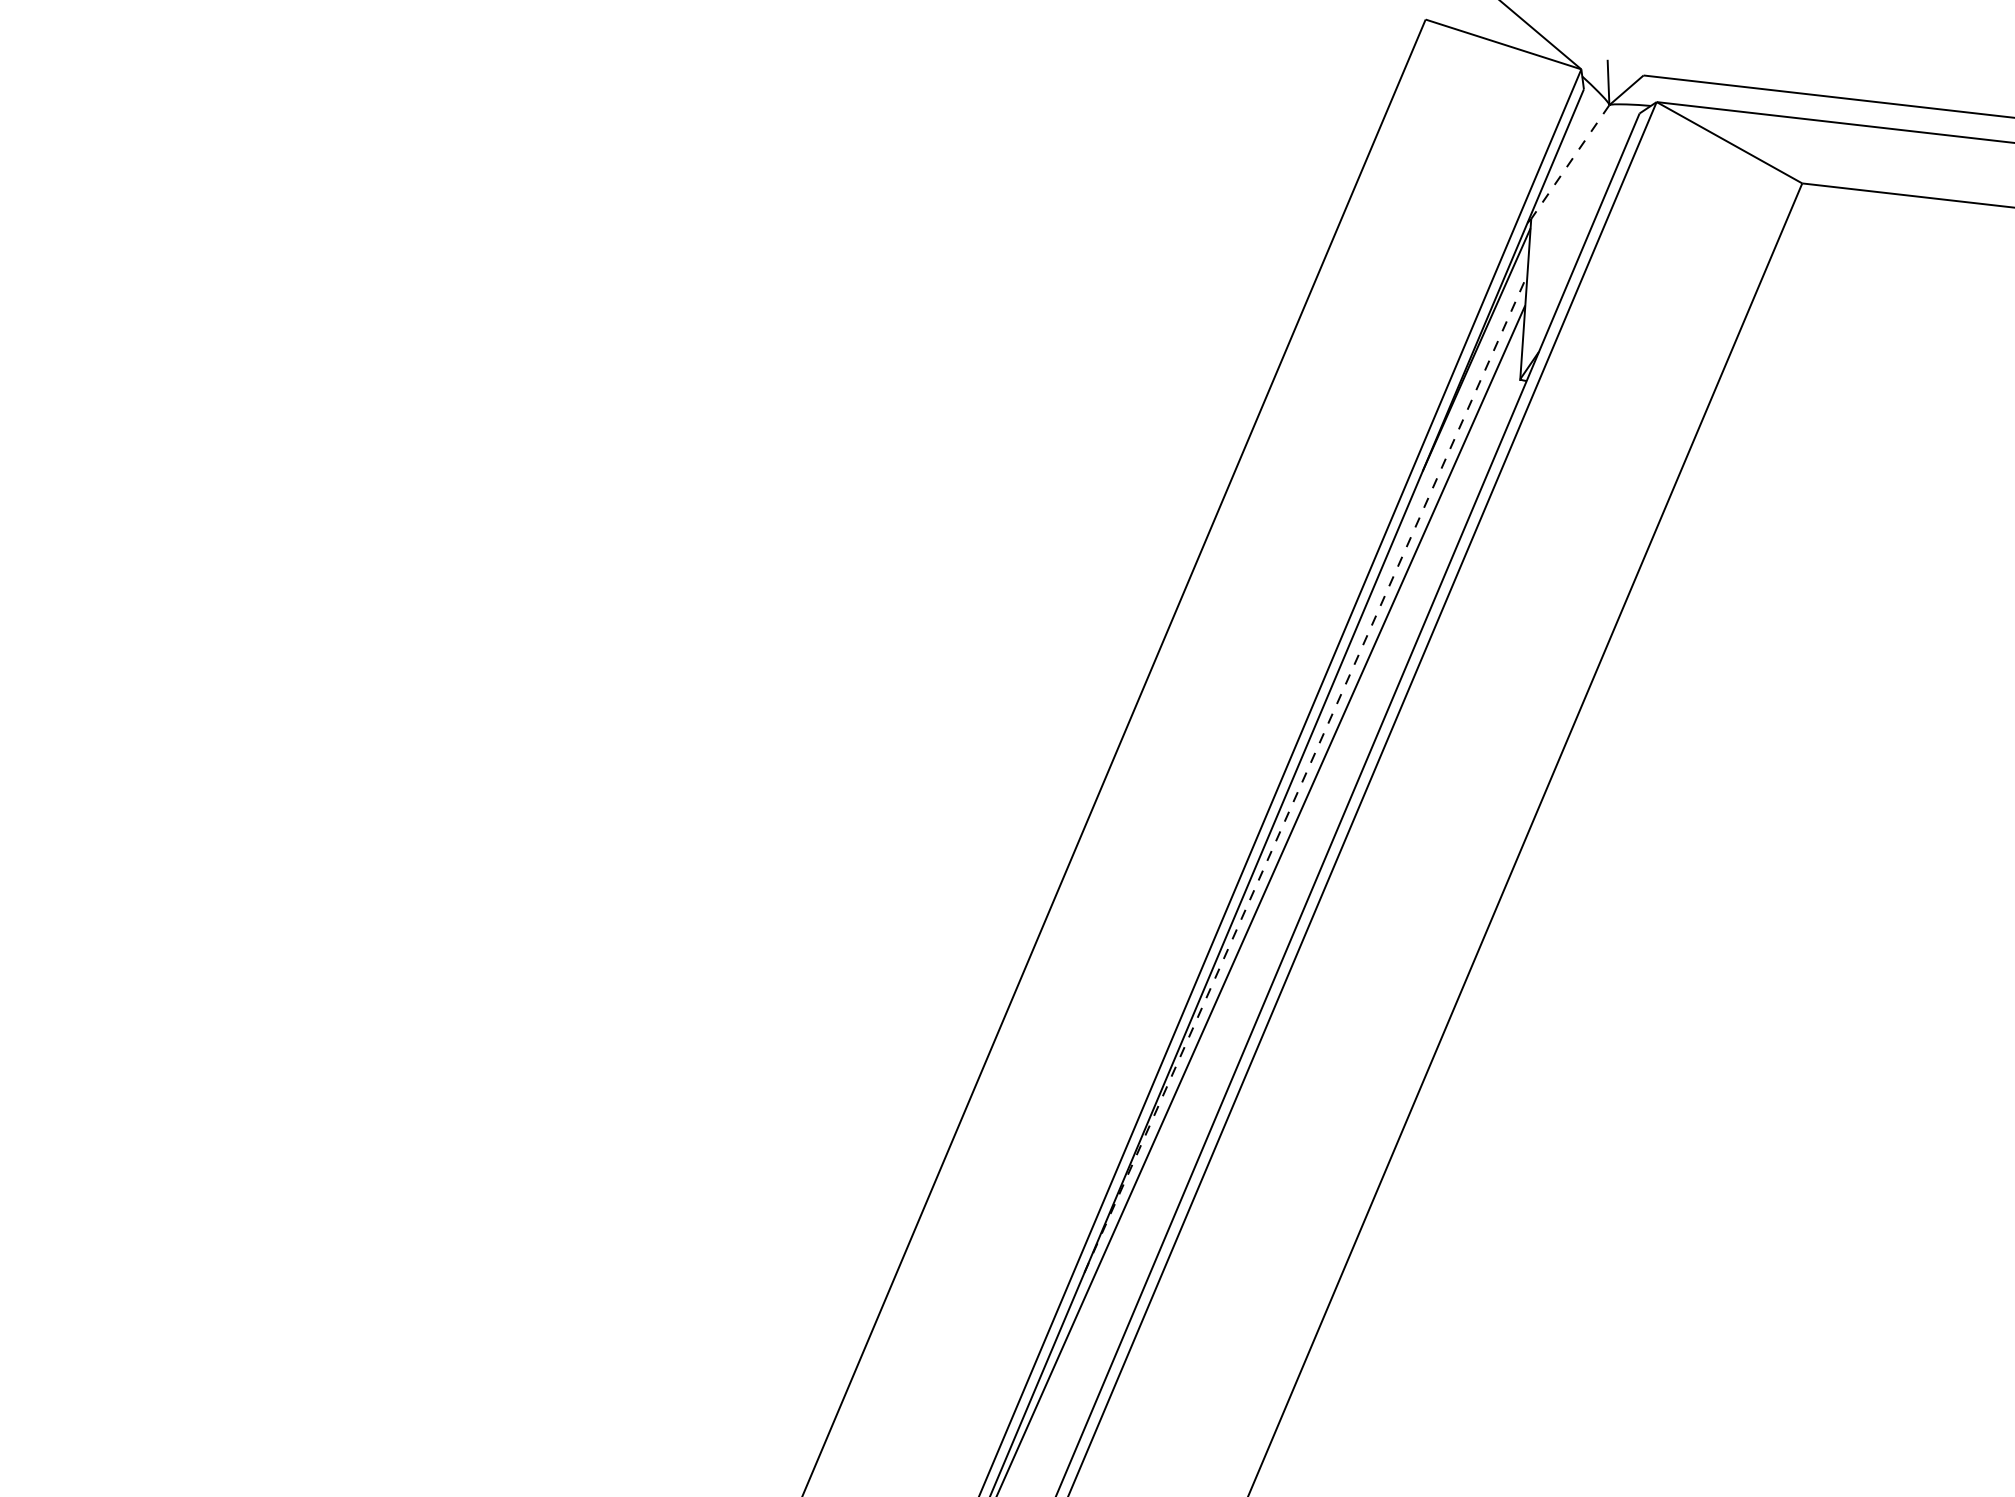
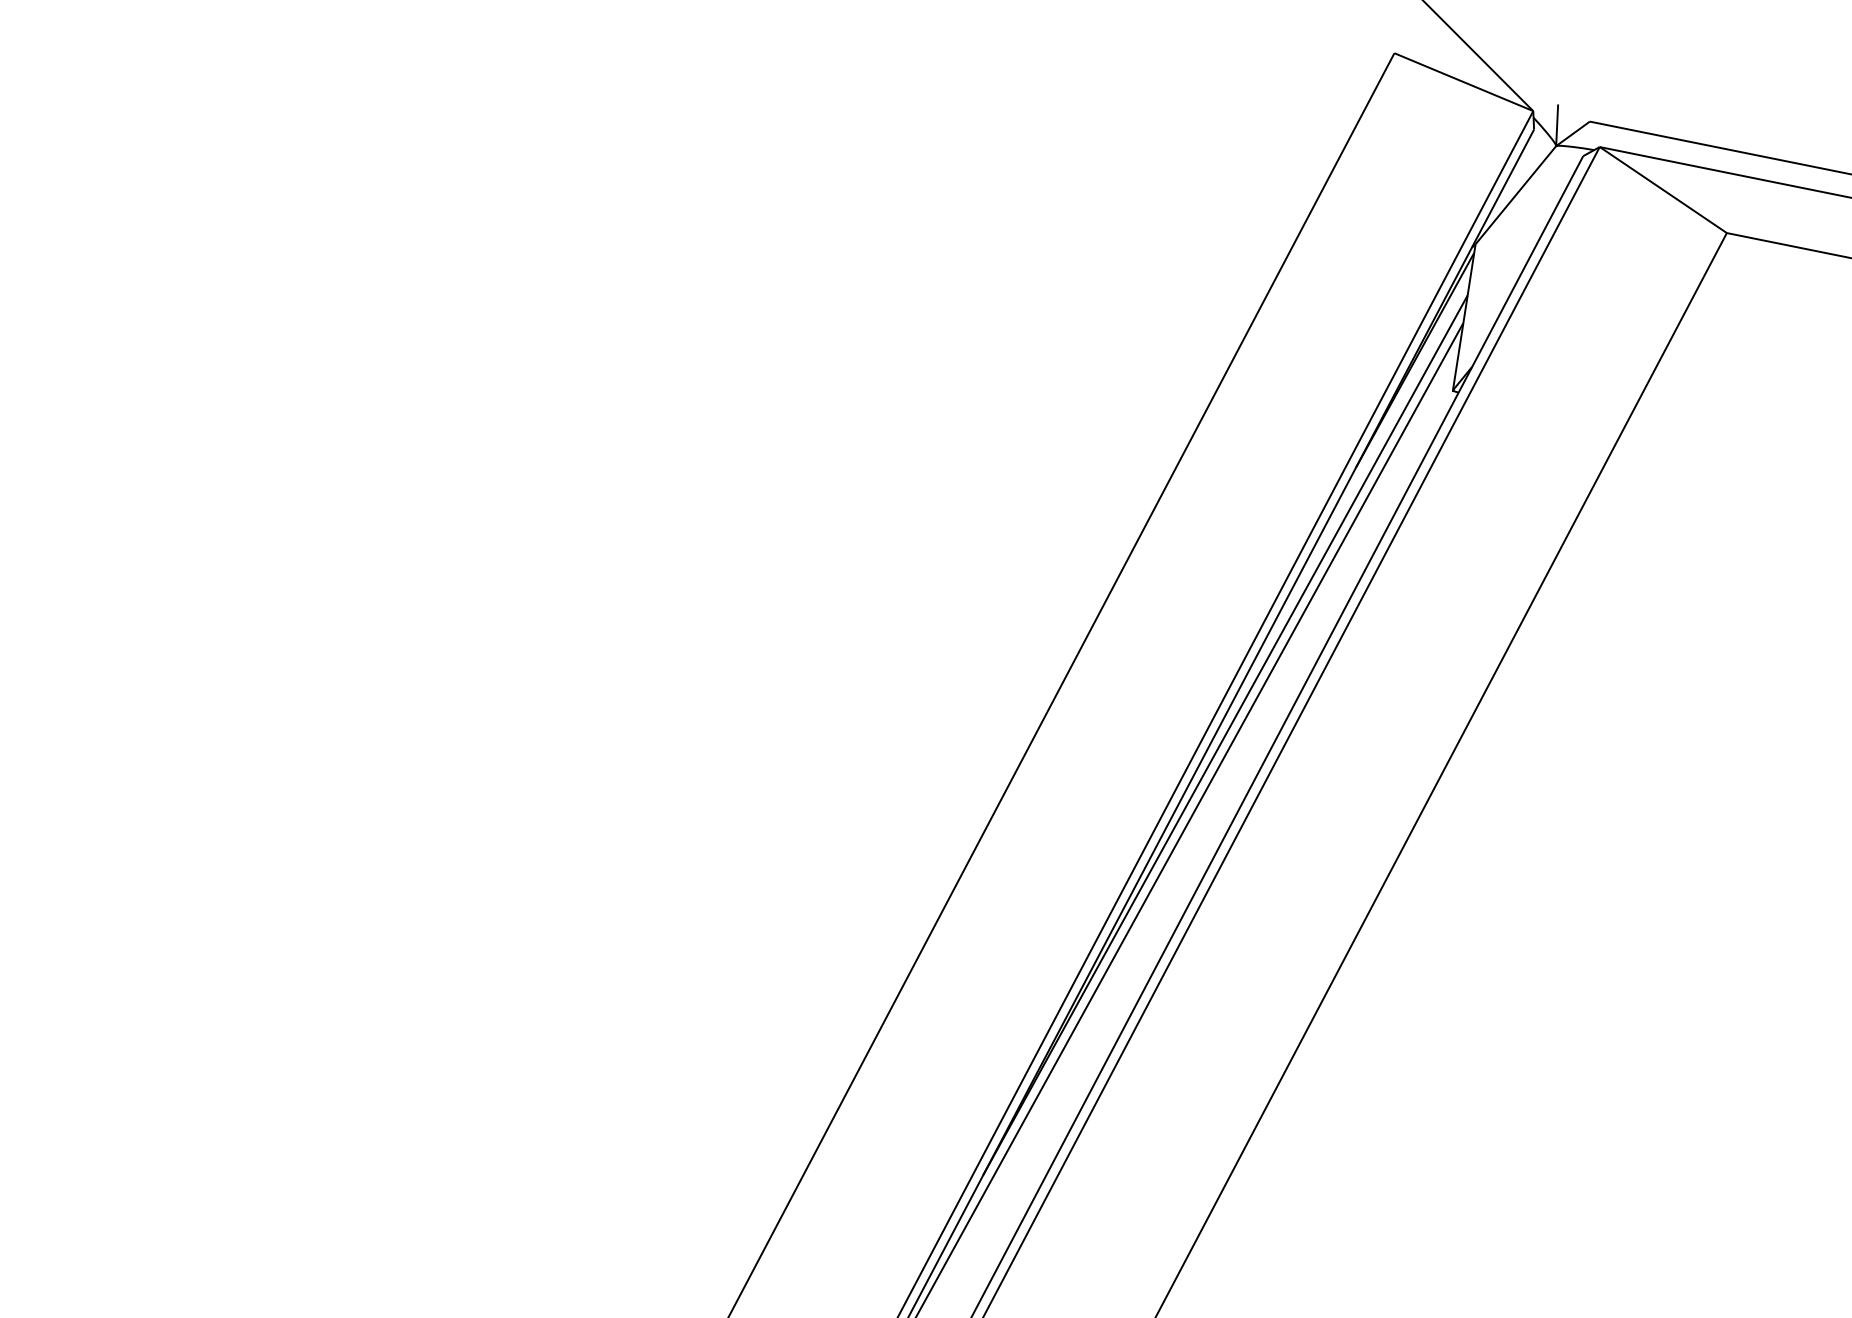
line: (1570, 162) -> (1516, 195), dashed -> solid
line: (1305, 773) -> (1225, 735), dashed -> solid

